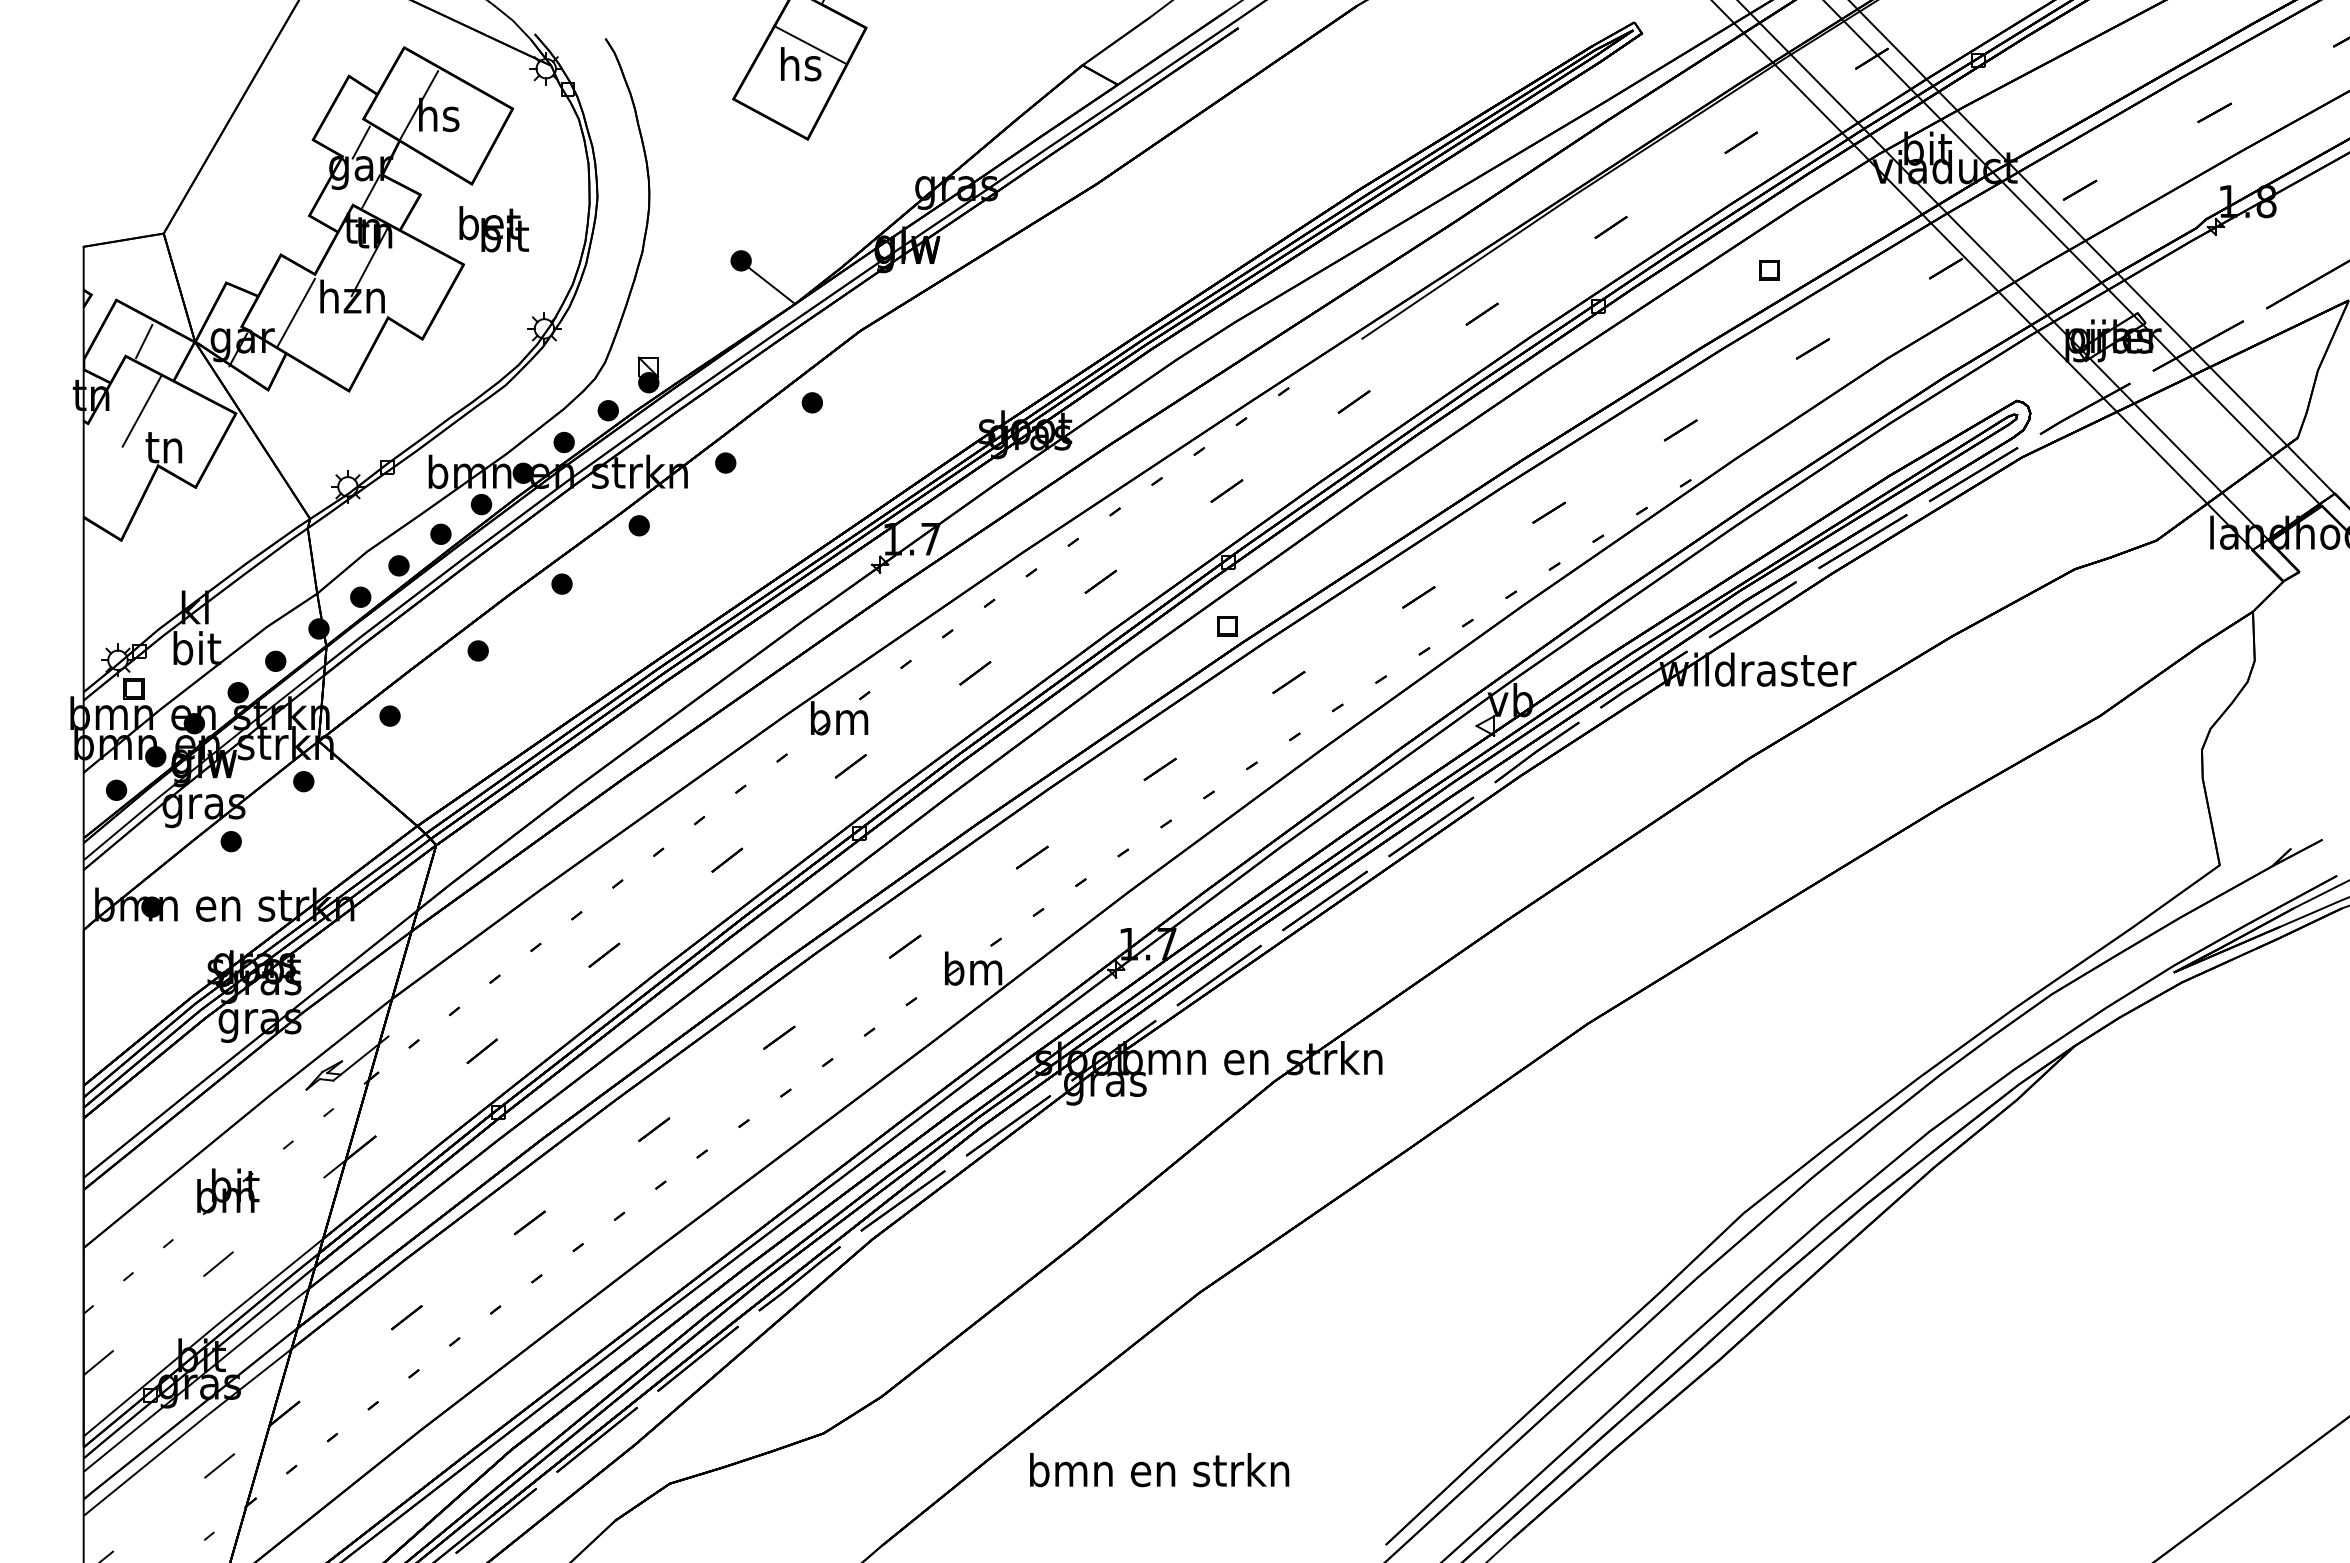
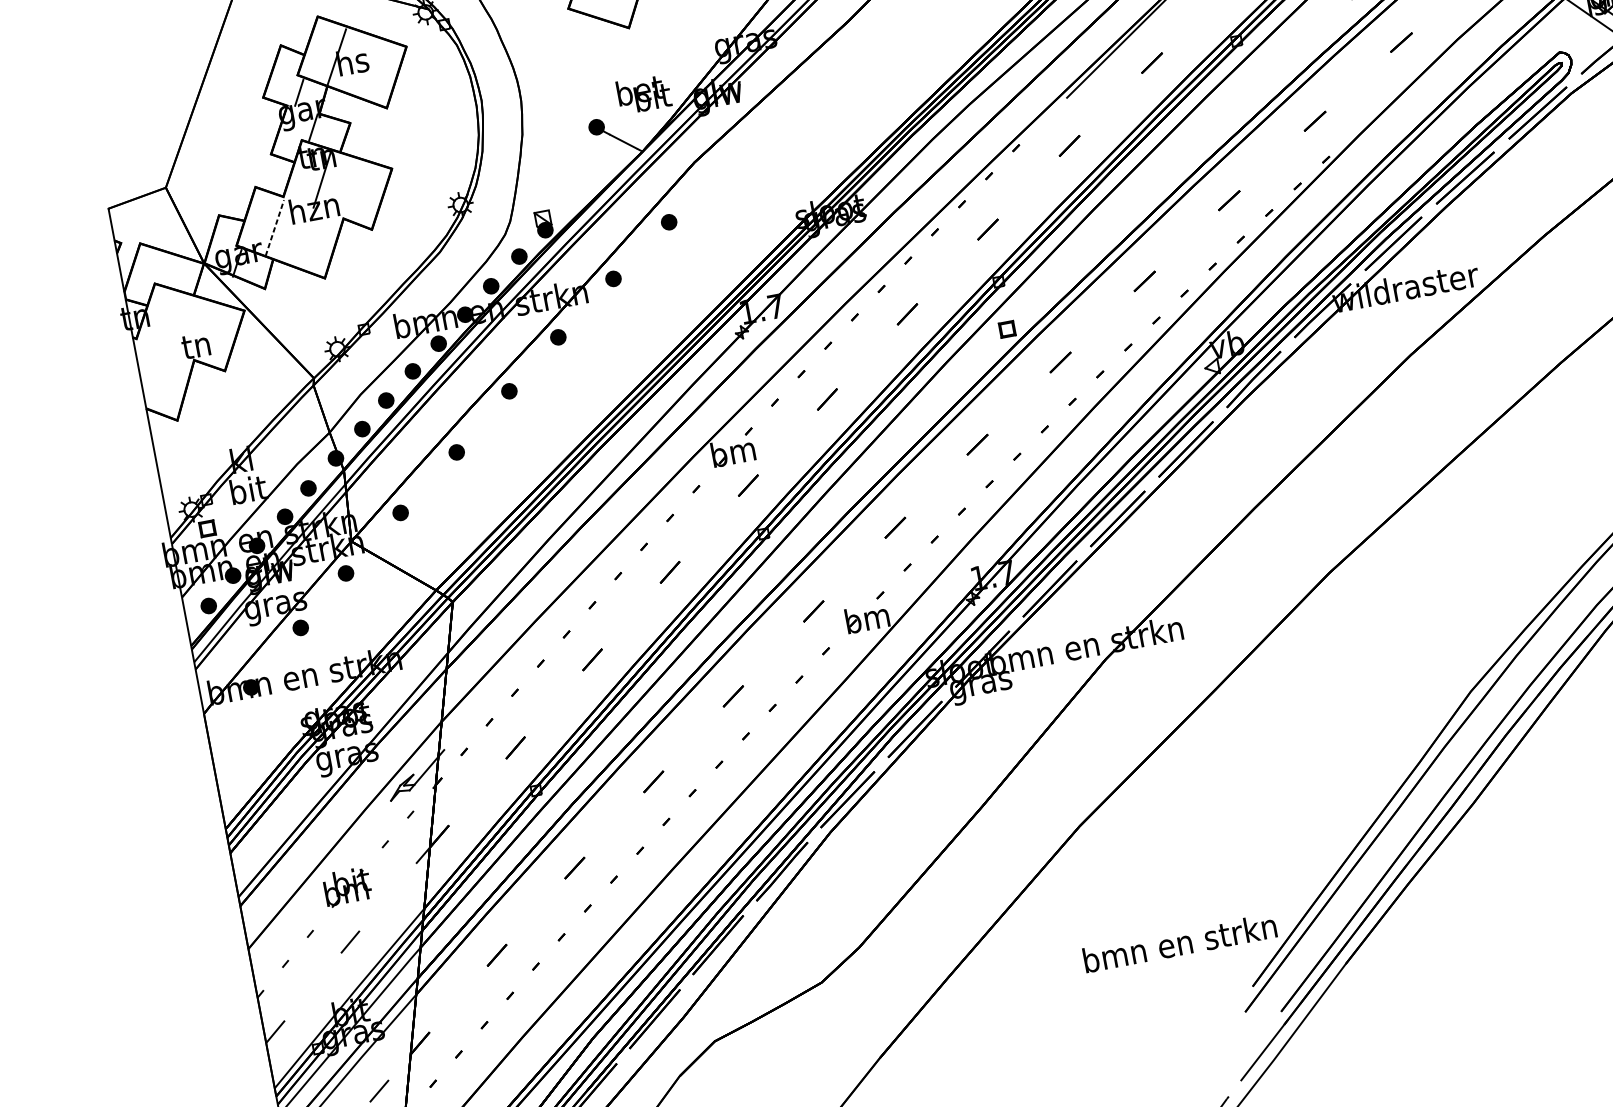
text: (493, 229) -> (643, 94), moved
line: (296, 312) -> (275, 227), solid -> dashed
line: (144, 341) -> (166, 270), removed
line: (141, 411) -> (174, 322), removed
text: (1159, 1470) -> (1179, 943), moved

